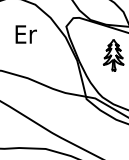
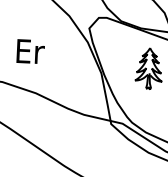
text: (25, 34) -> (29, 51), moved

